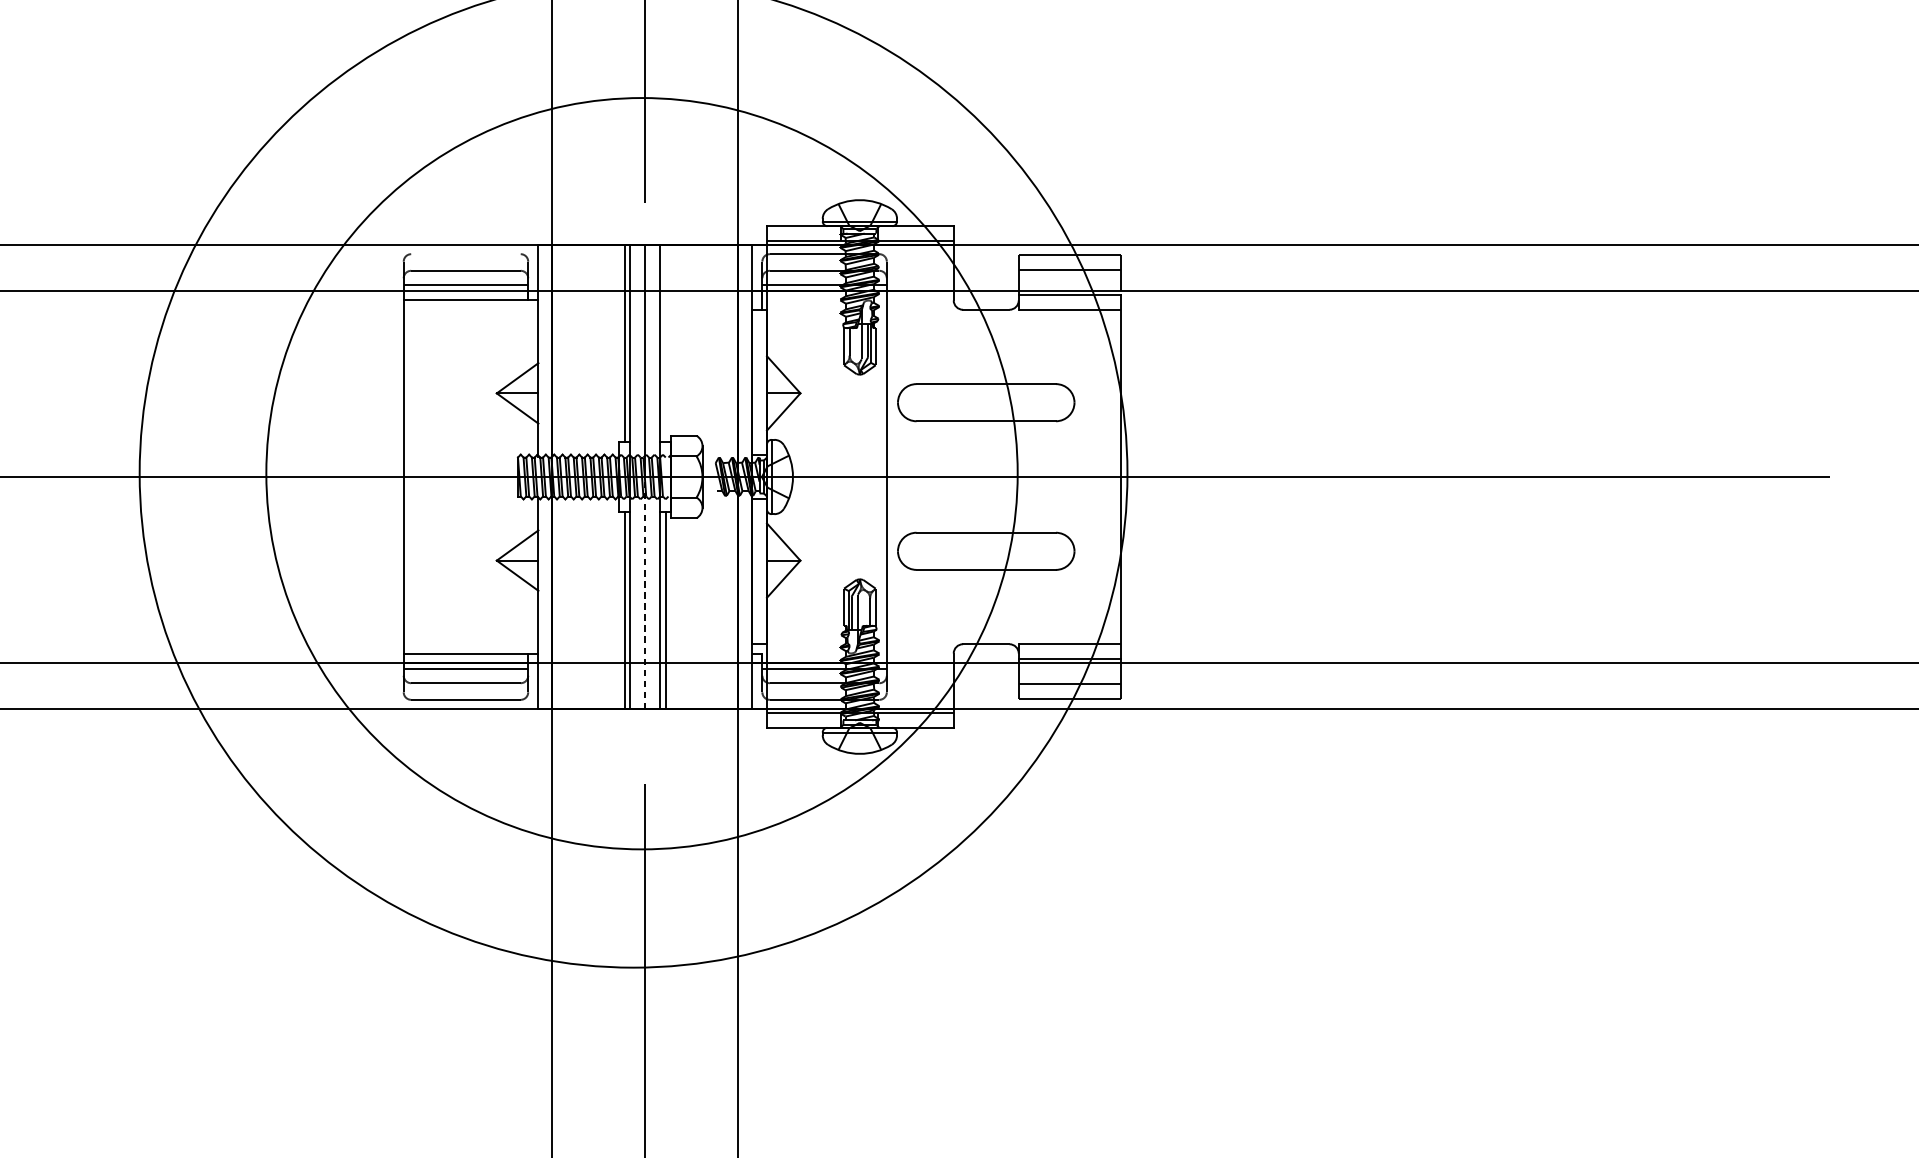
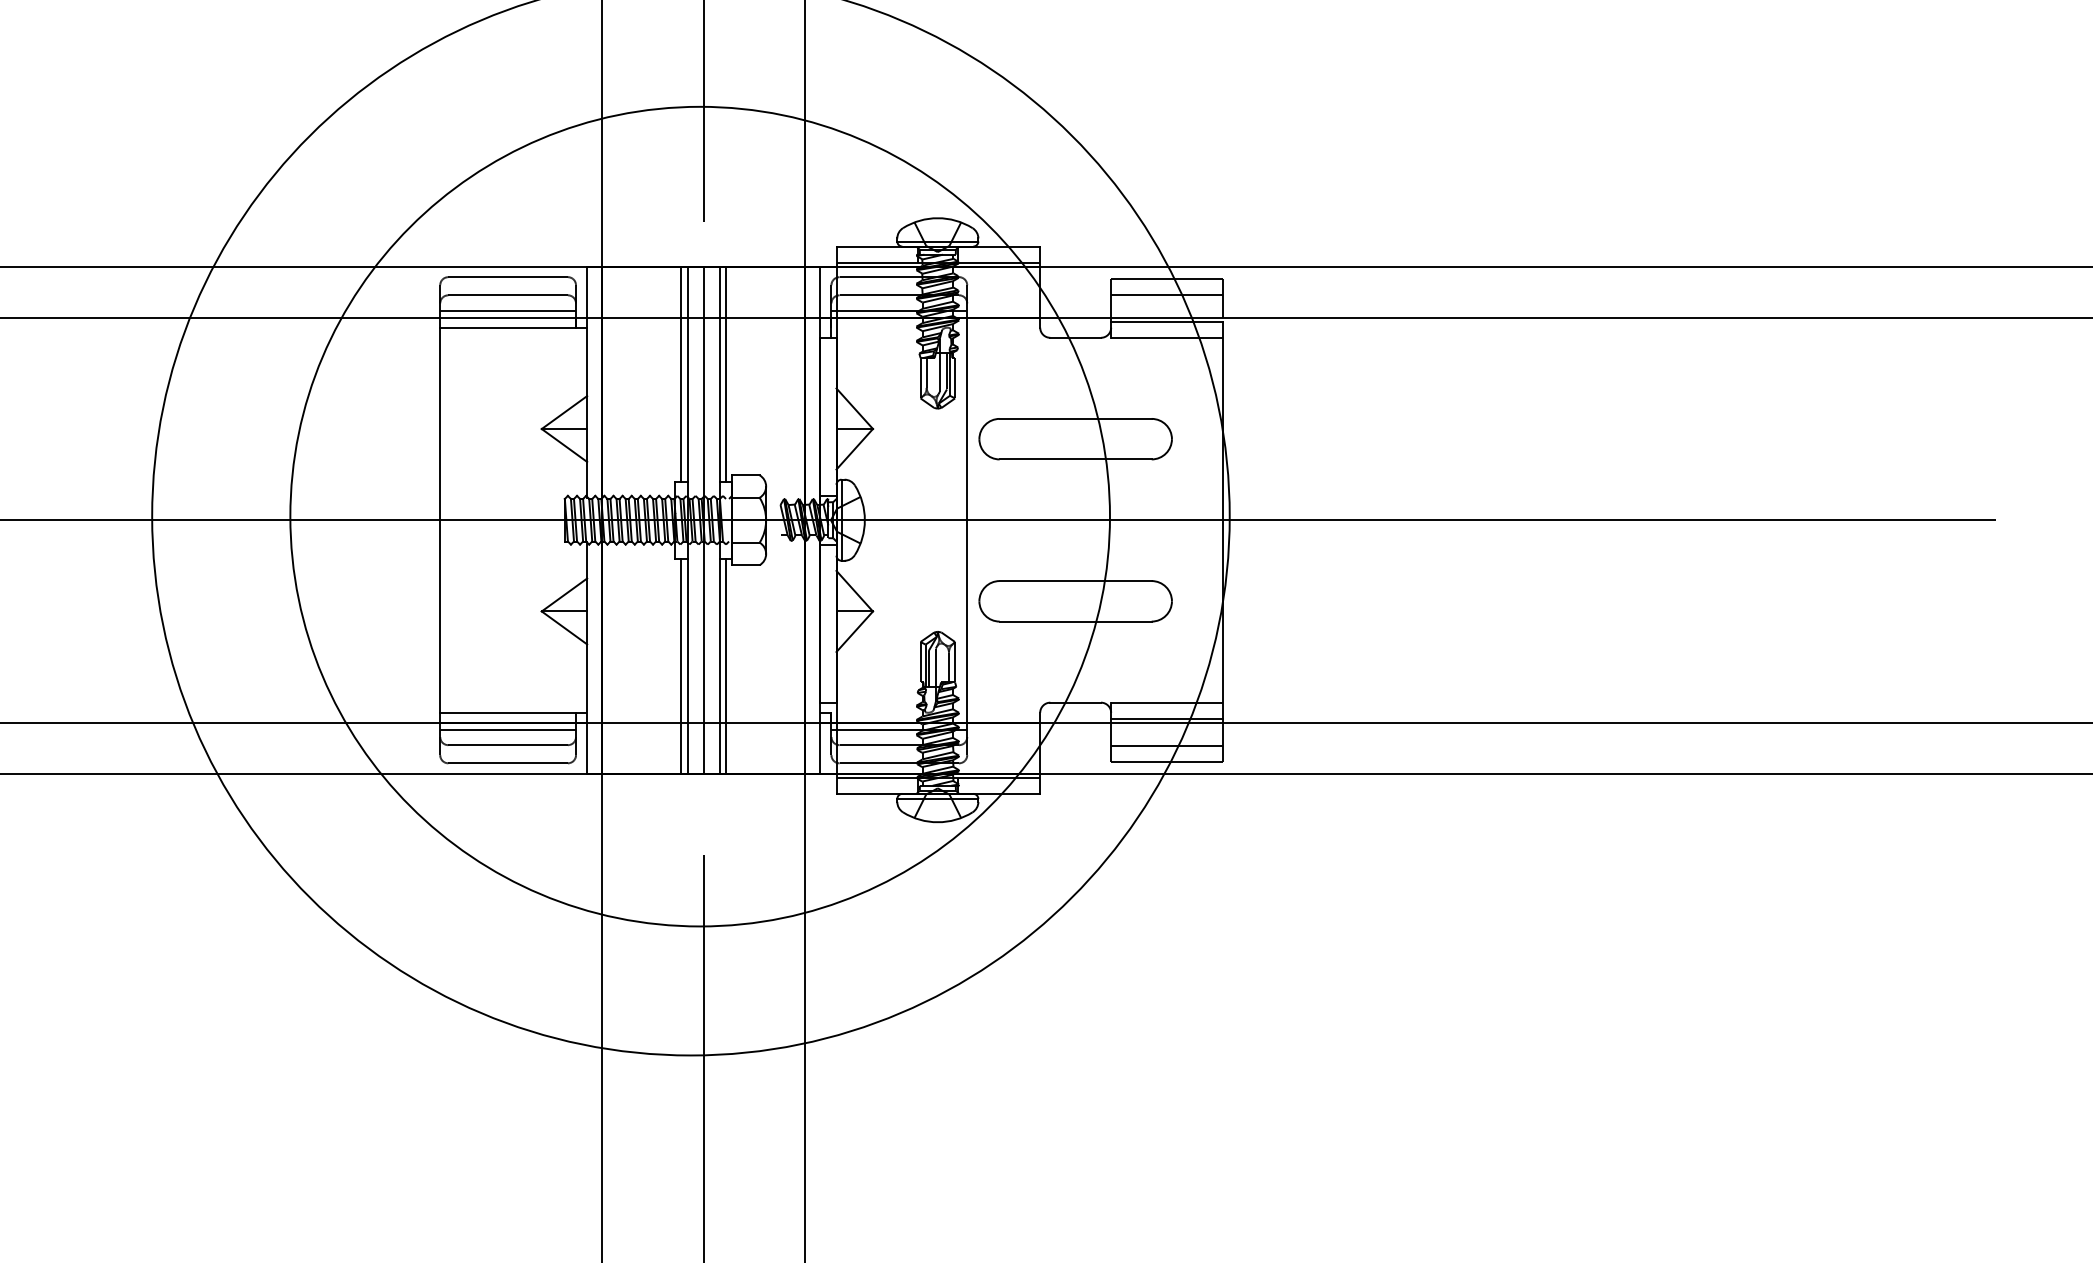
line: (465, 254) -> (507, 277), added
line: (666, 342) -> (726, 373), added
line: (645, 592) -> (703, 646), dashed -> solid

